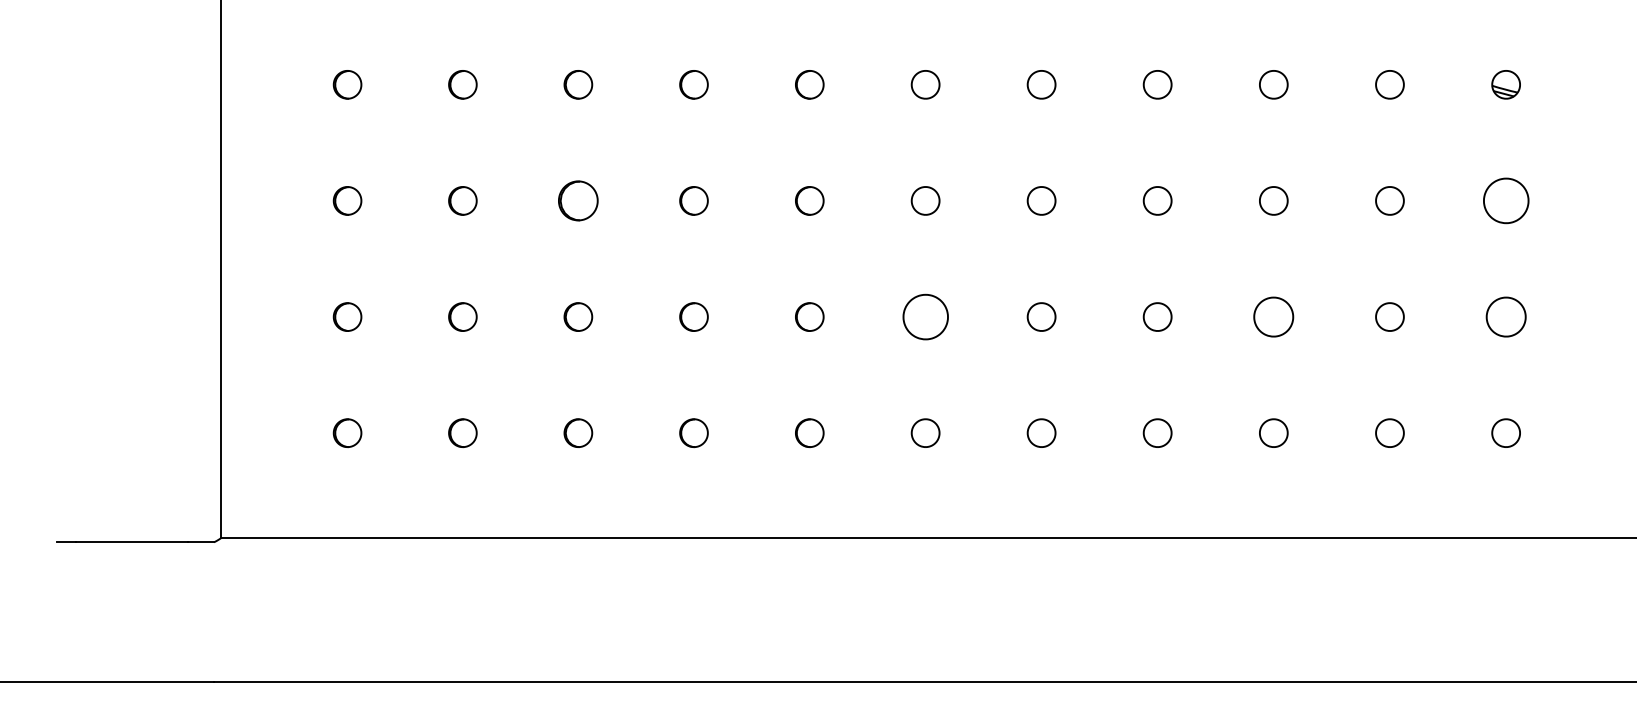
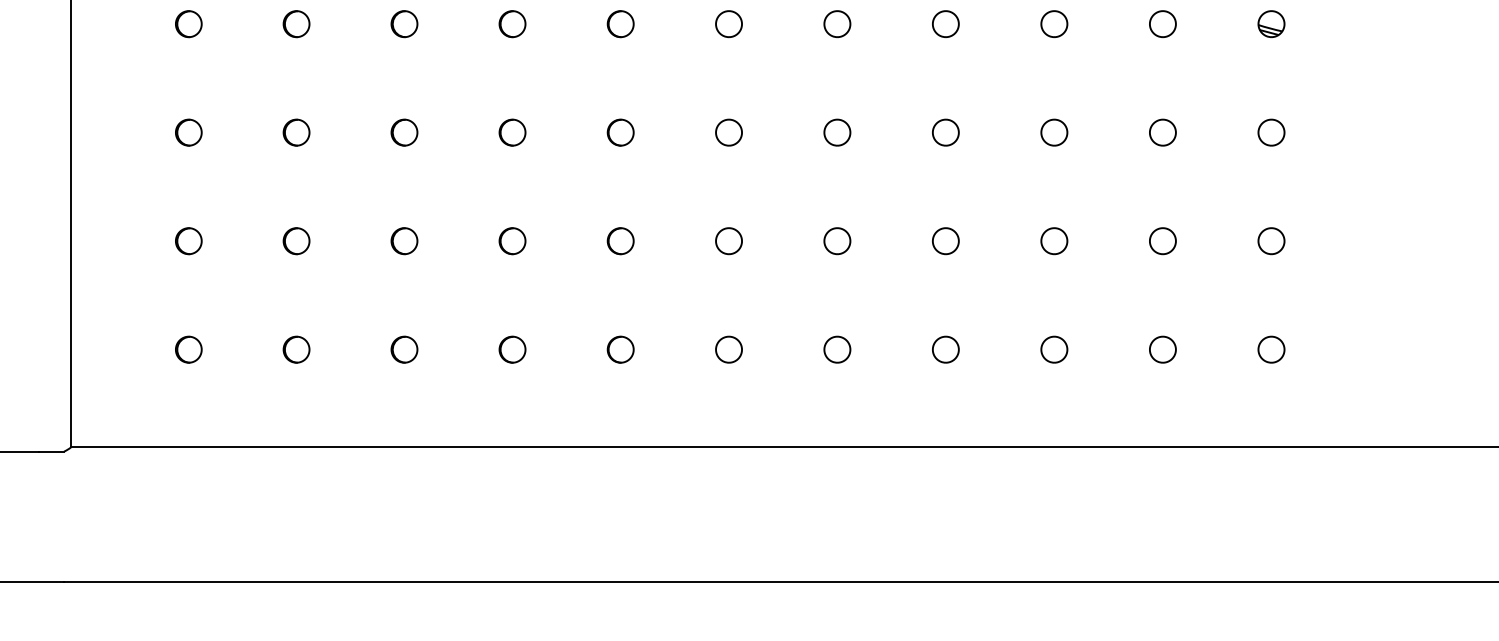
part: (578, 200) -> (404, 132), size x0.71
part: (1505, 200) -> (1270, 132), size x0.62
part: (925, 316) -> (728, 240), size x0.62
part: (1273, 316) -> (1054, 240), size x0.71
part: (1505, 316) -> (1270, 240), size x0.71

